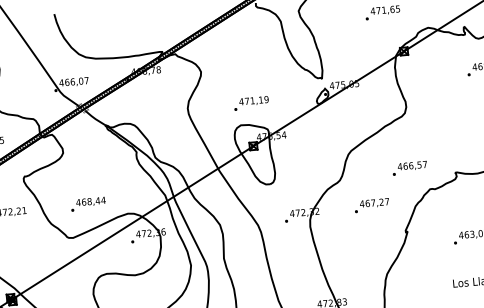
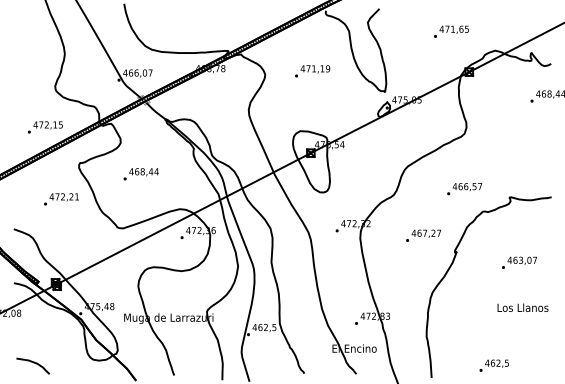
text: (251, 103) -> (312, 71), moved
text: (87, 204) -> (140, 174), moved
text: (371, 205) -> (423, 235), moved

